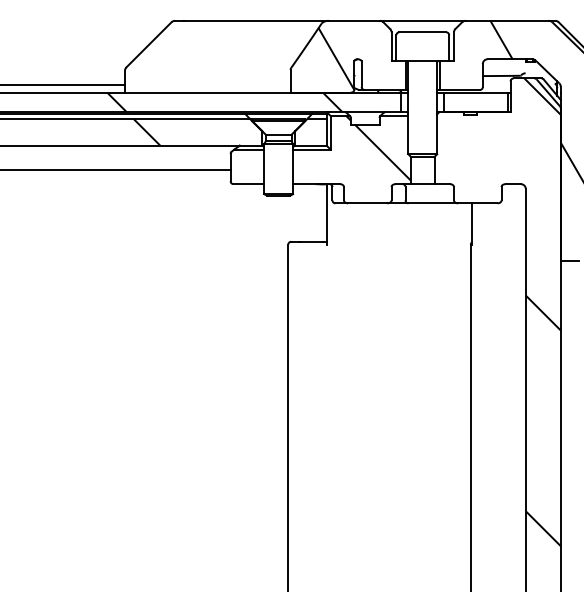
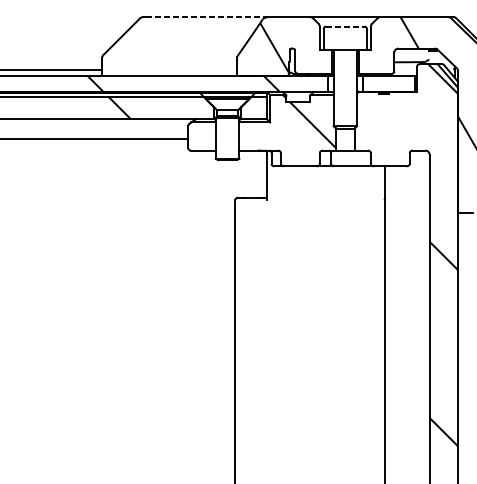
line: (256, 20) -> (209, 16), solid -> dashed
line: (422, 32) -> (345, 26), solid -> dashed

